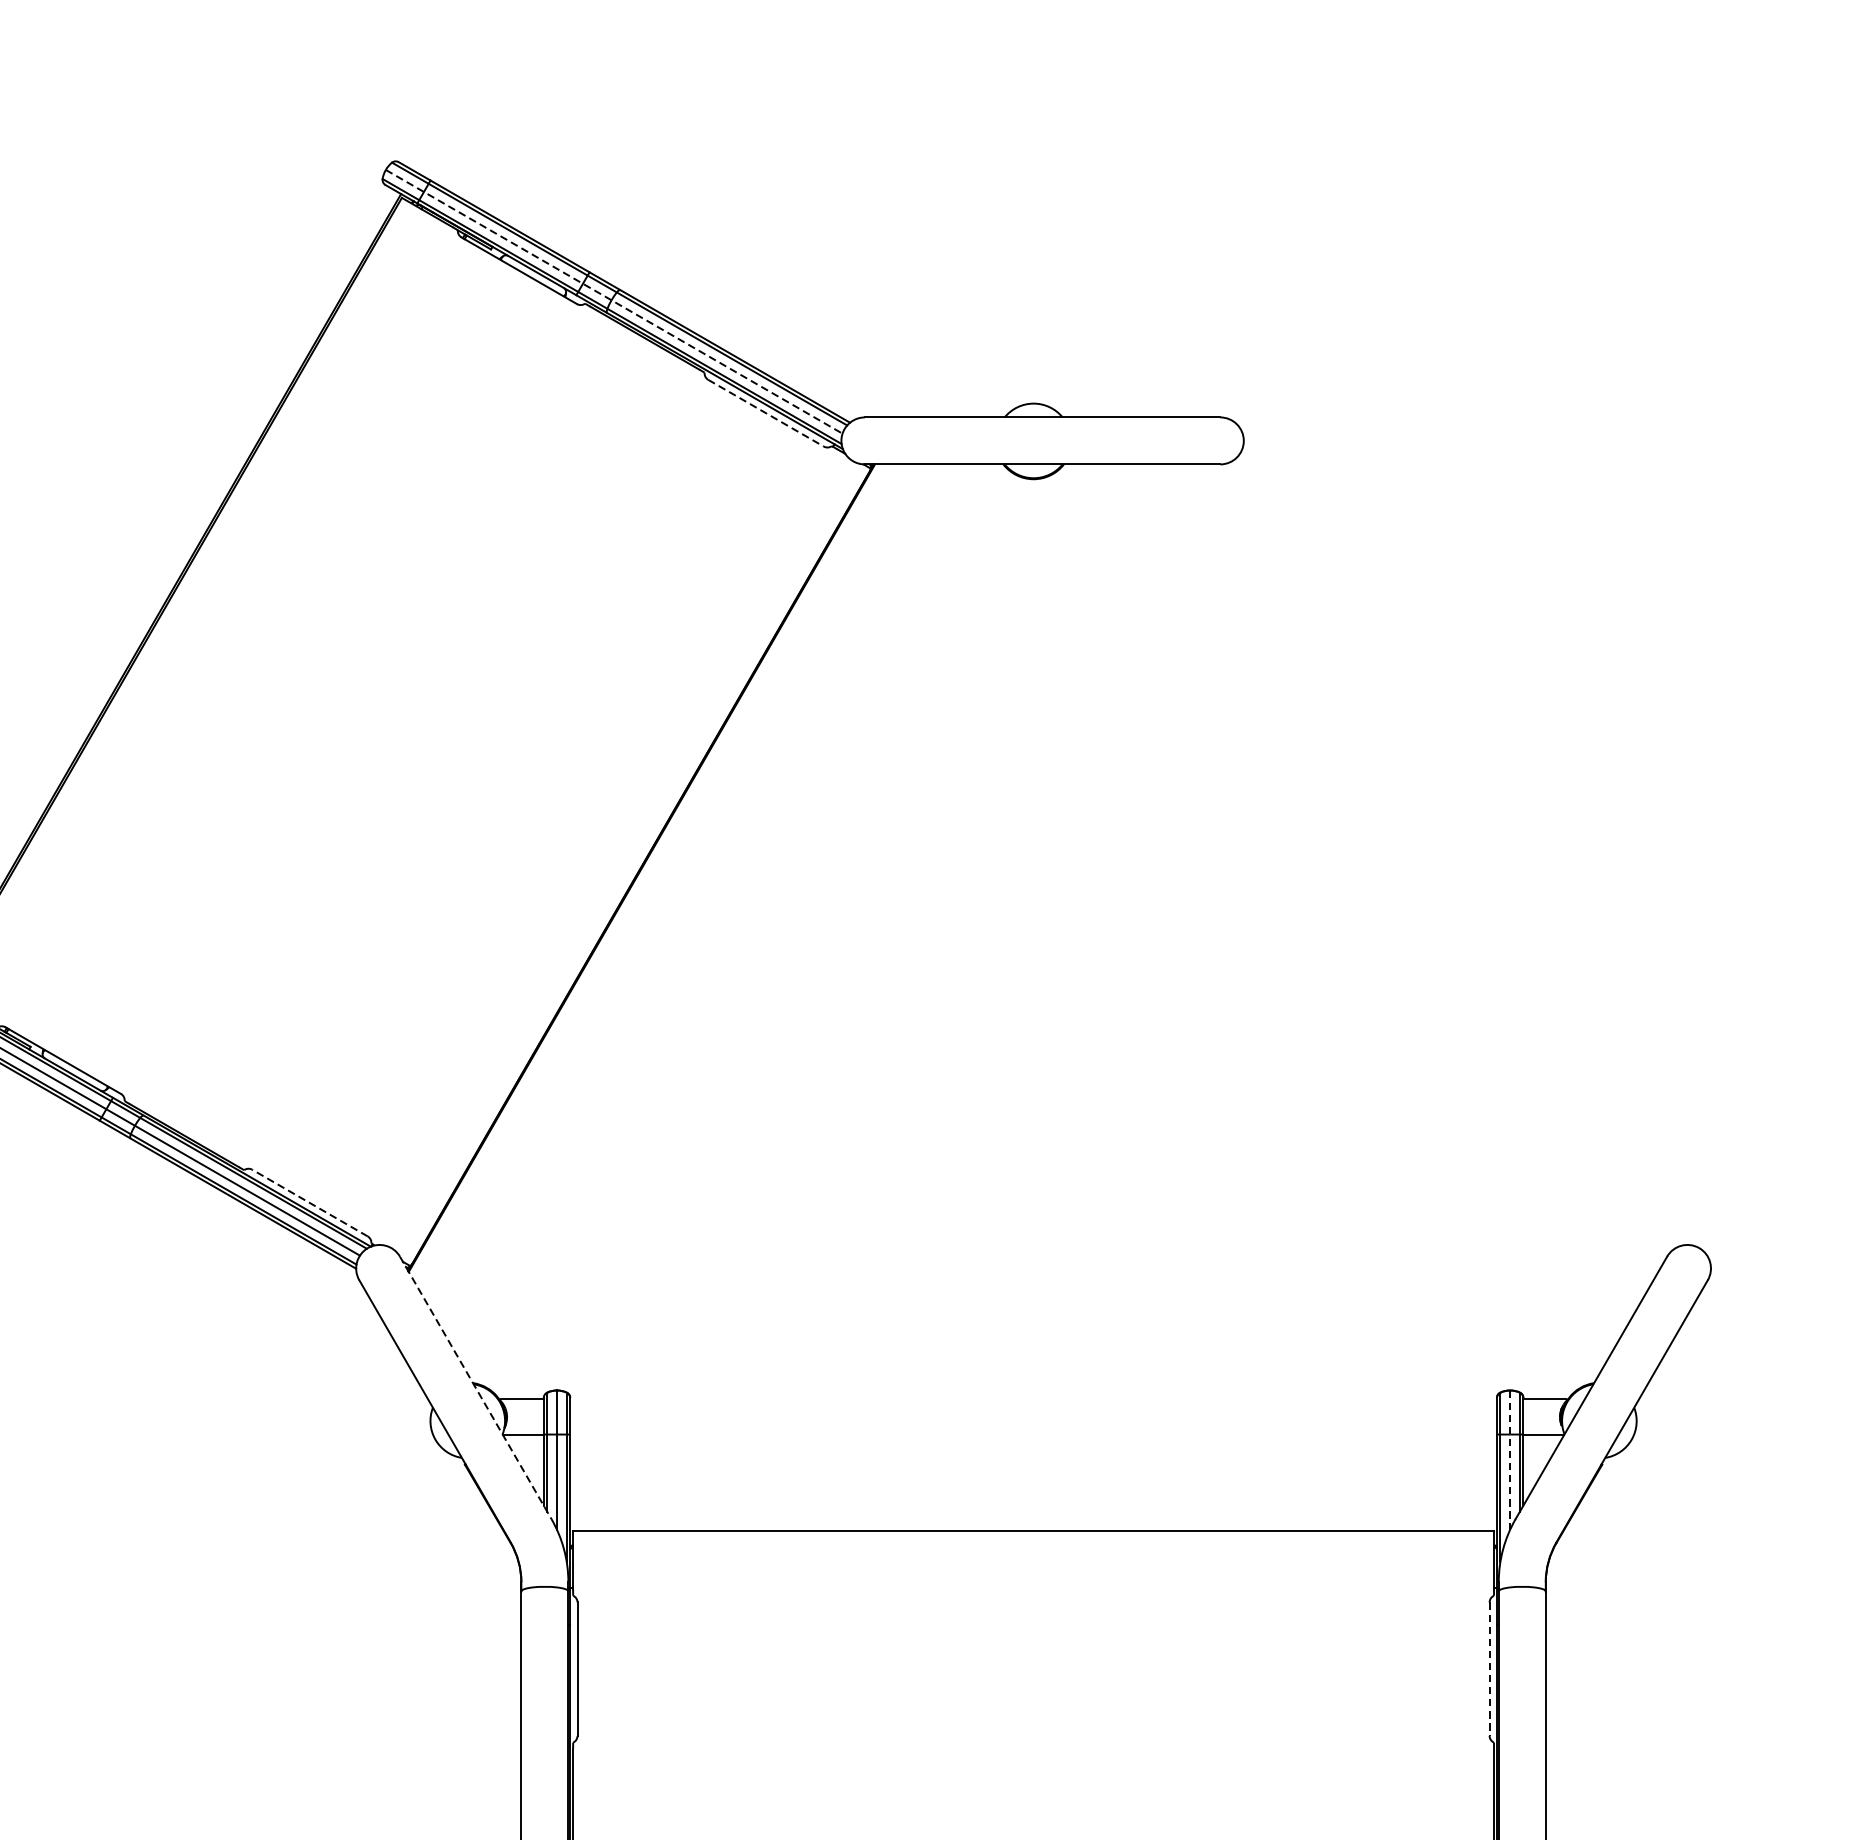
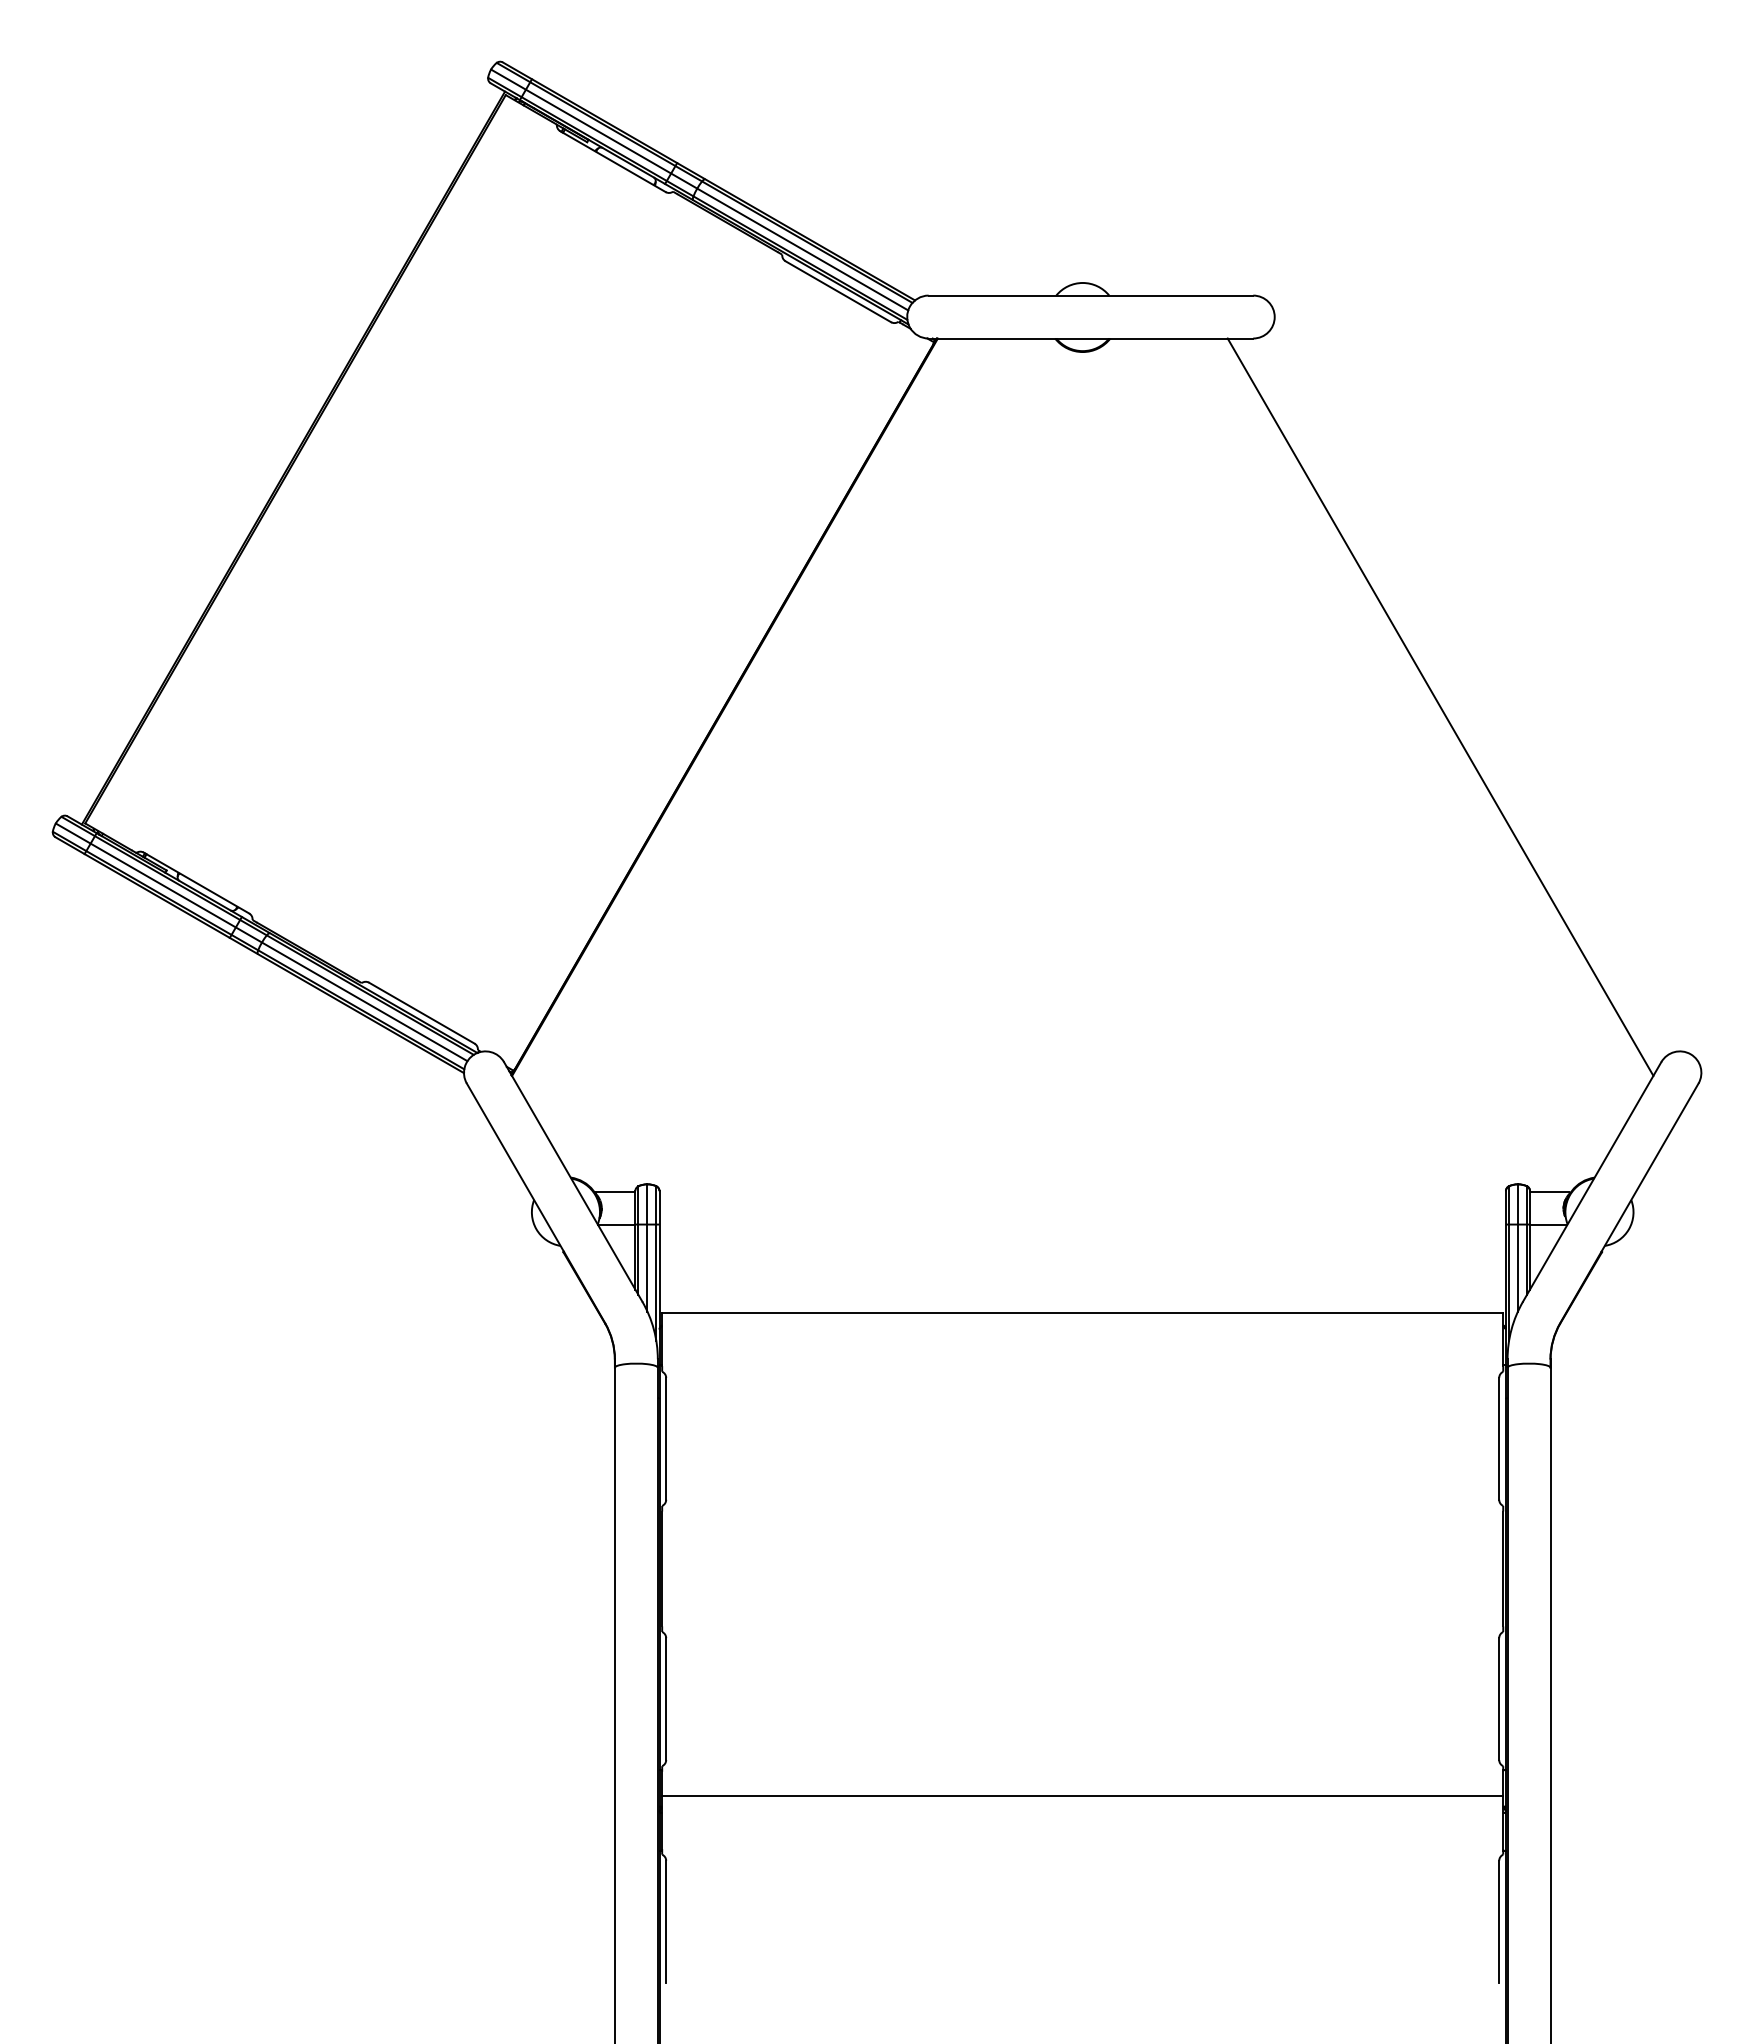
line: (614, 302) -> (699, 190), dashed -> solid
line: (766, 412) -> (838, 291), dashed -> solid
line: (1425, 867) -> (1440, 706), added
line: (309, 1203) -> (421, 1013), dashed -> solid
line: (476, 1388) -> (573, 1182), dashed -> solid
line: (1509, 1459) -> (1517, 1247), dashed -> solid
line: (1489, 1668) -> (1499, 1438), dashed -> solid

